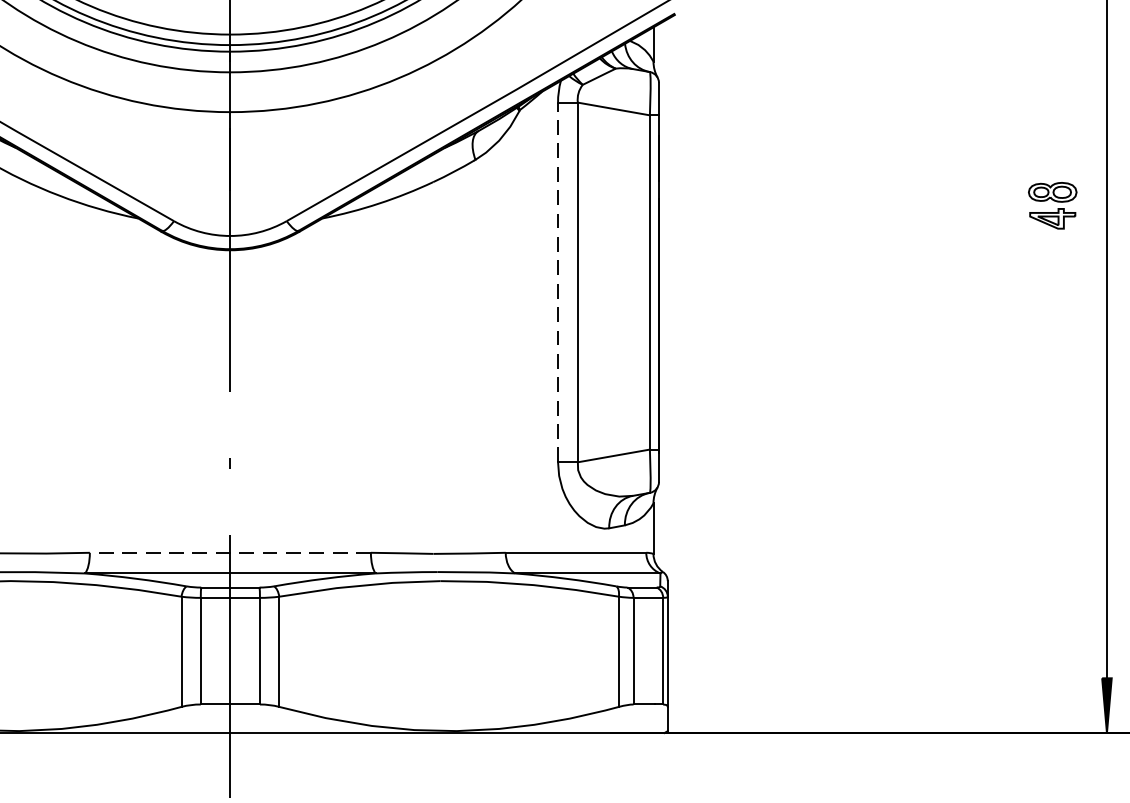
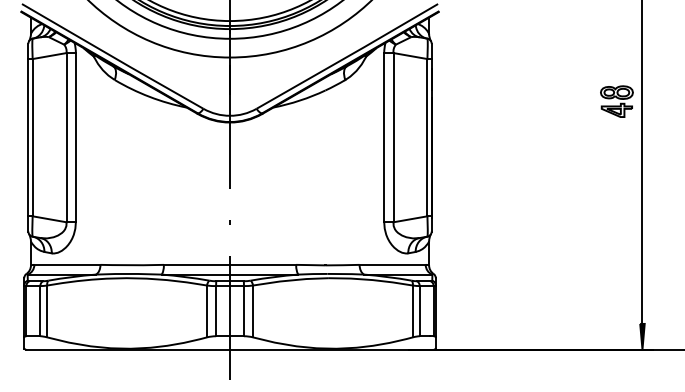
part: (1051, 205) -> (616, 101), size x1.43
line: (558, 282) -> (384, 137), dashed -> solid
line: (229, 551) -> (229, 264), dashed -> solid

